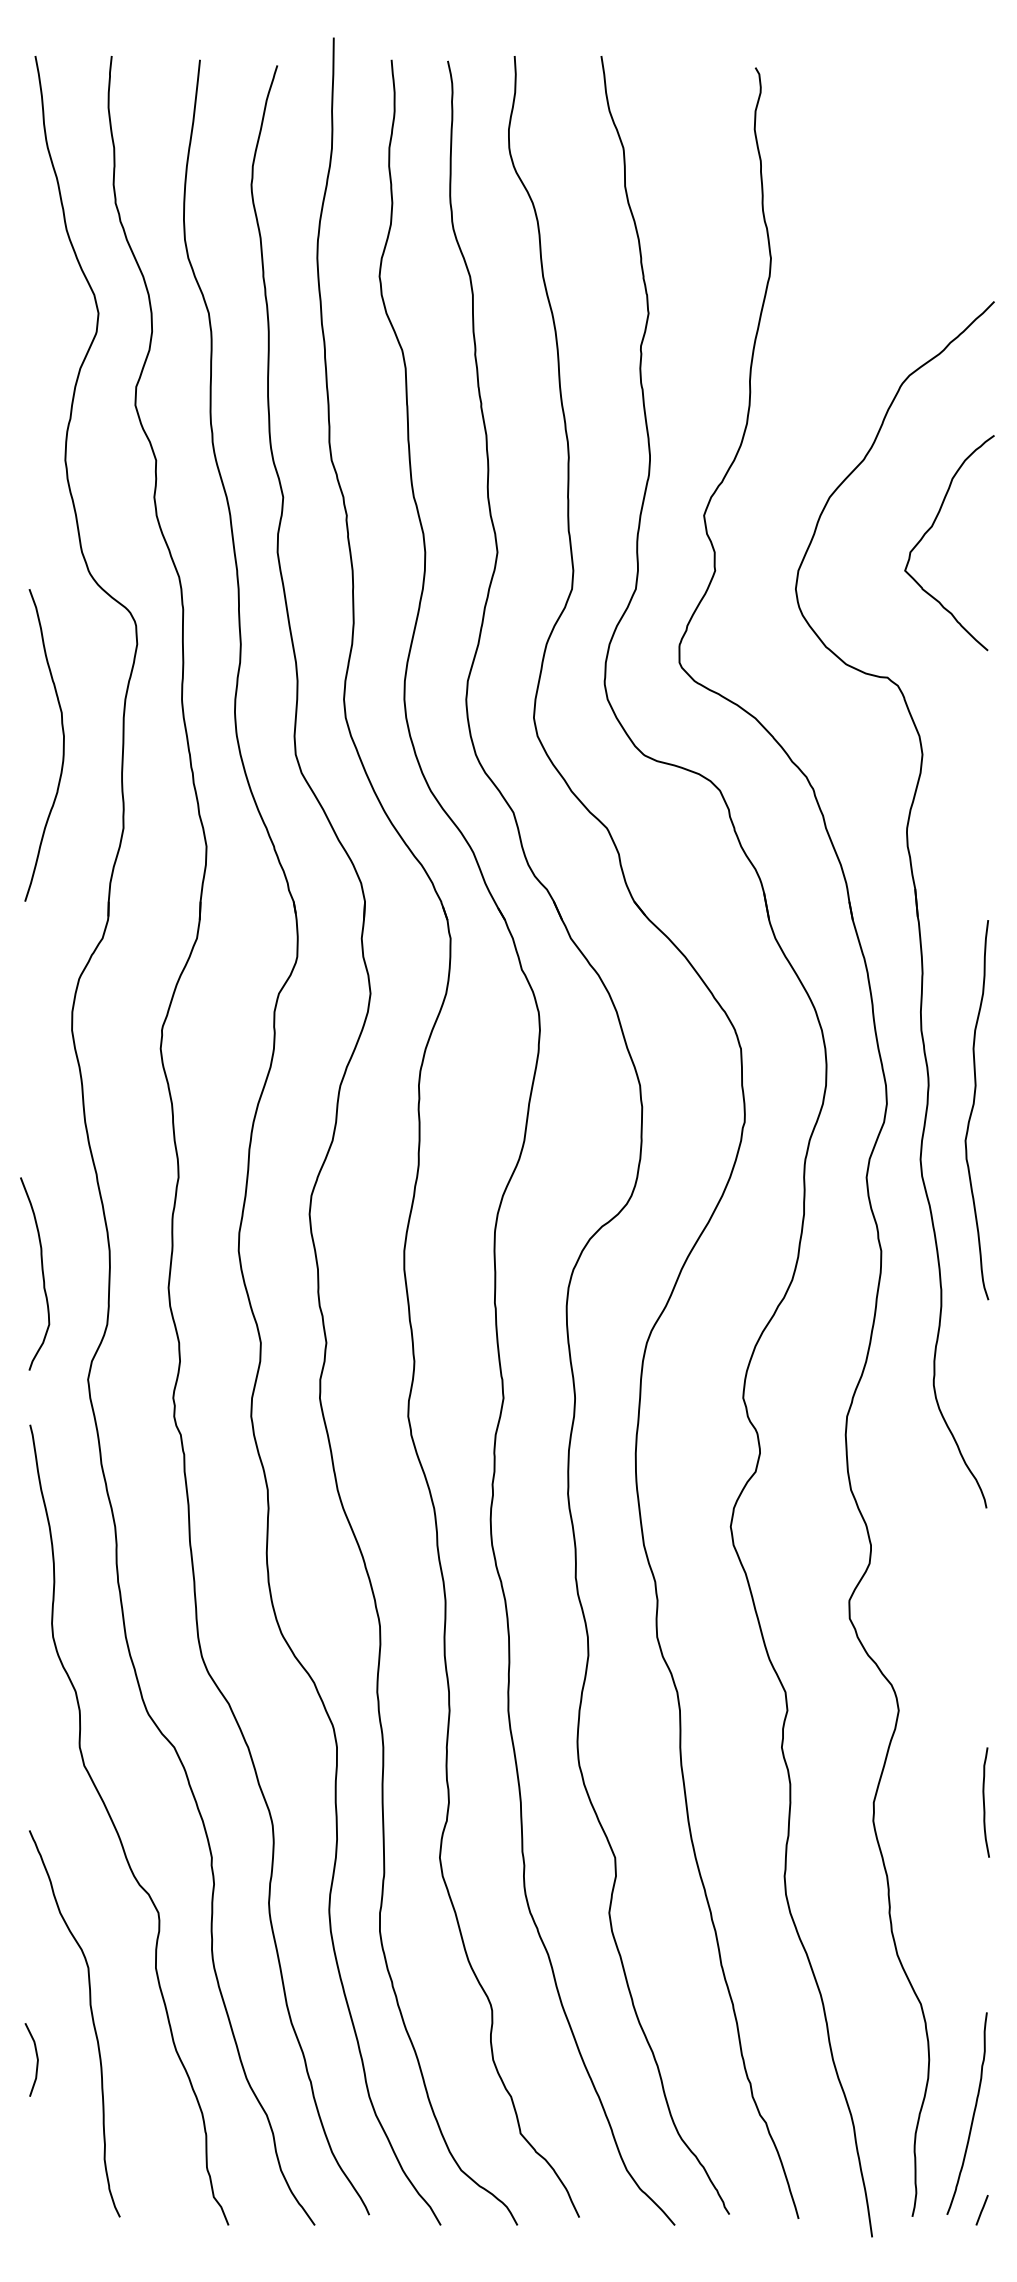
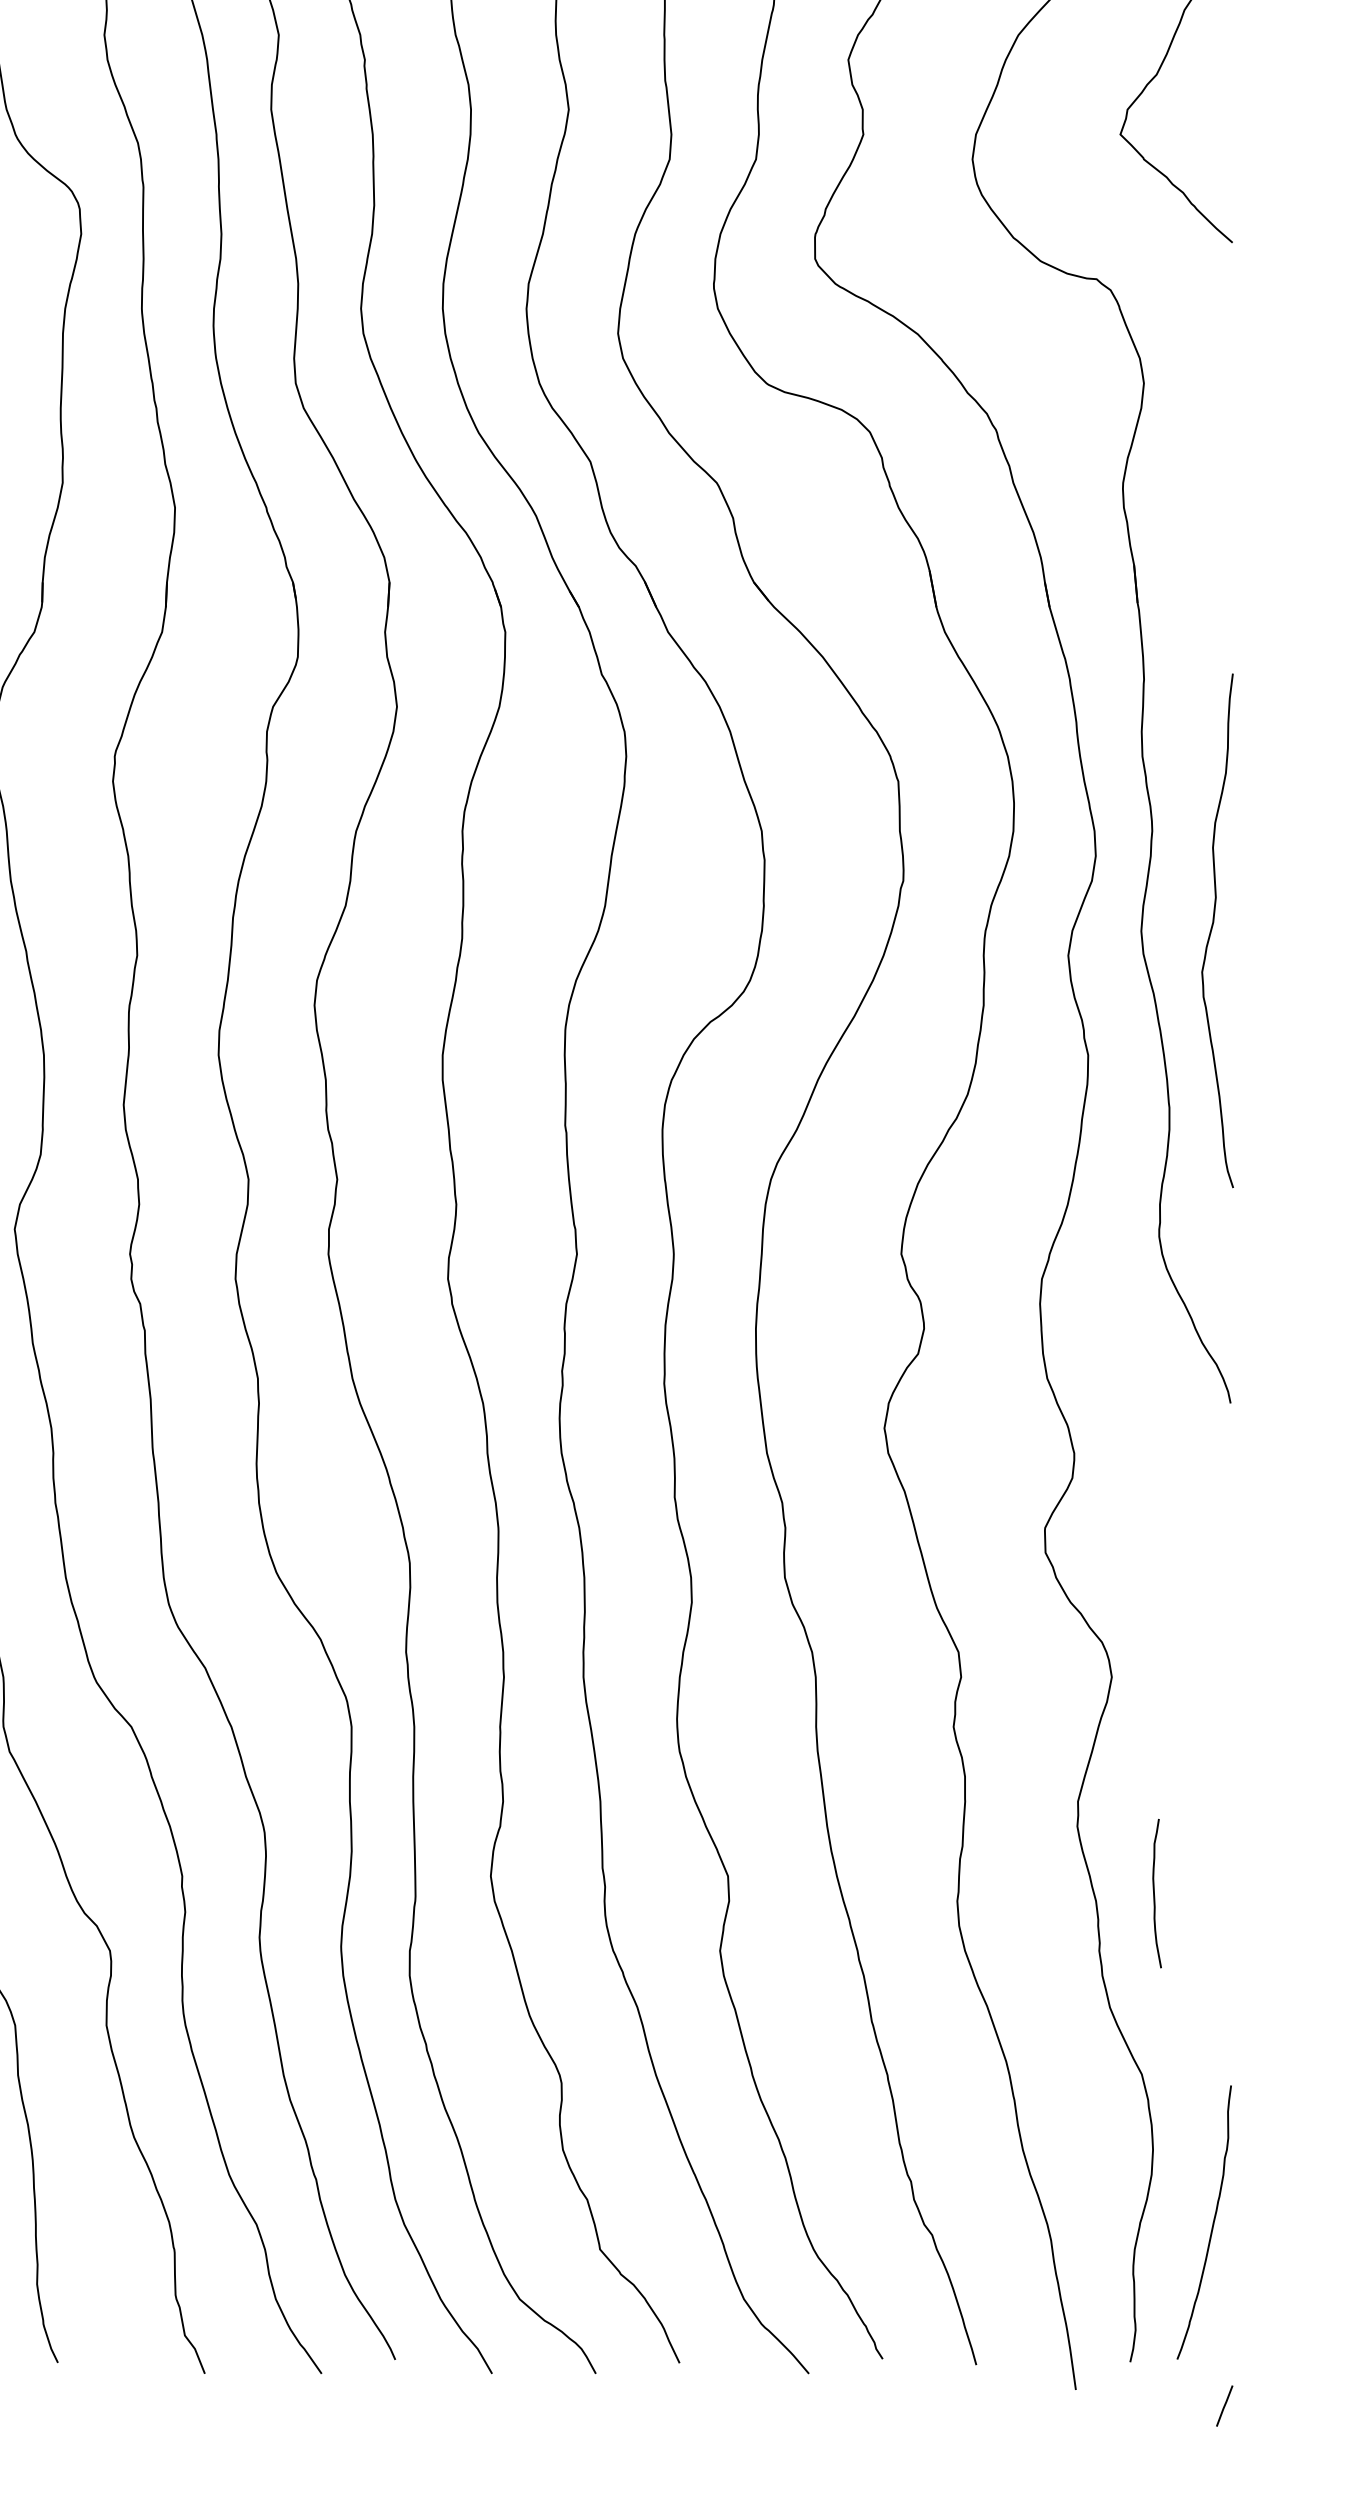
curve: (973, 1109) -> (1212, 929), moved
curve: (984, 1802) -> (1154, 1893), moved
line: (981, 2210) -> (1223, 2406), moved

